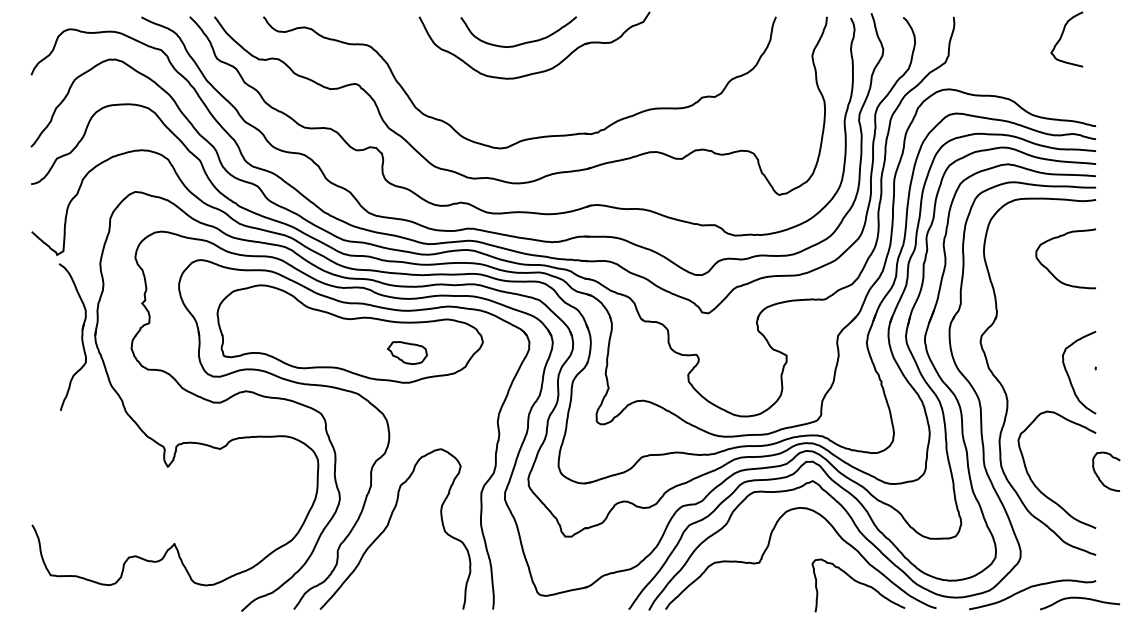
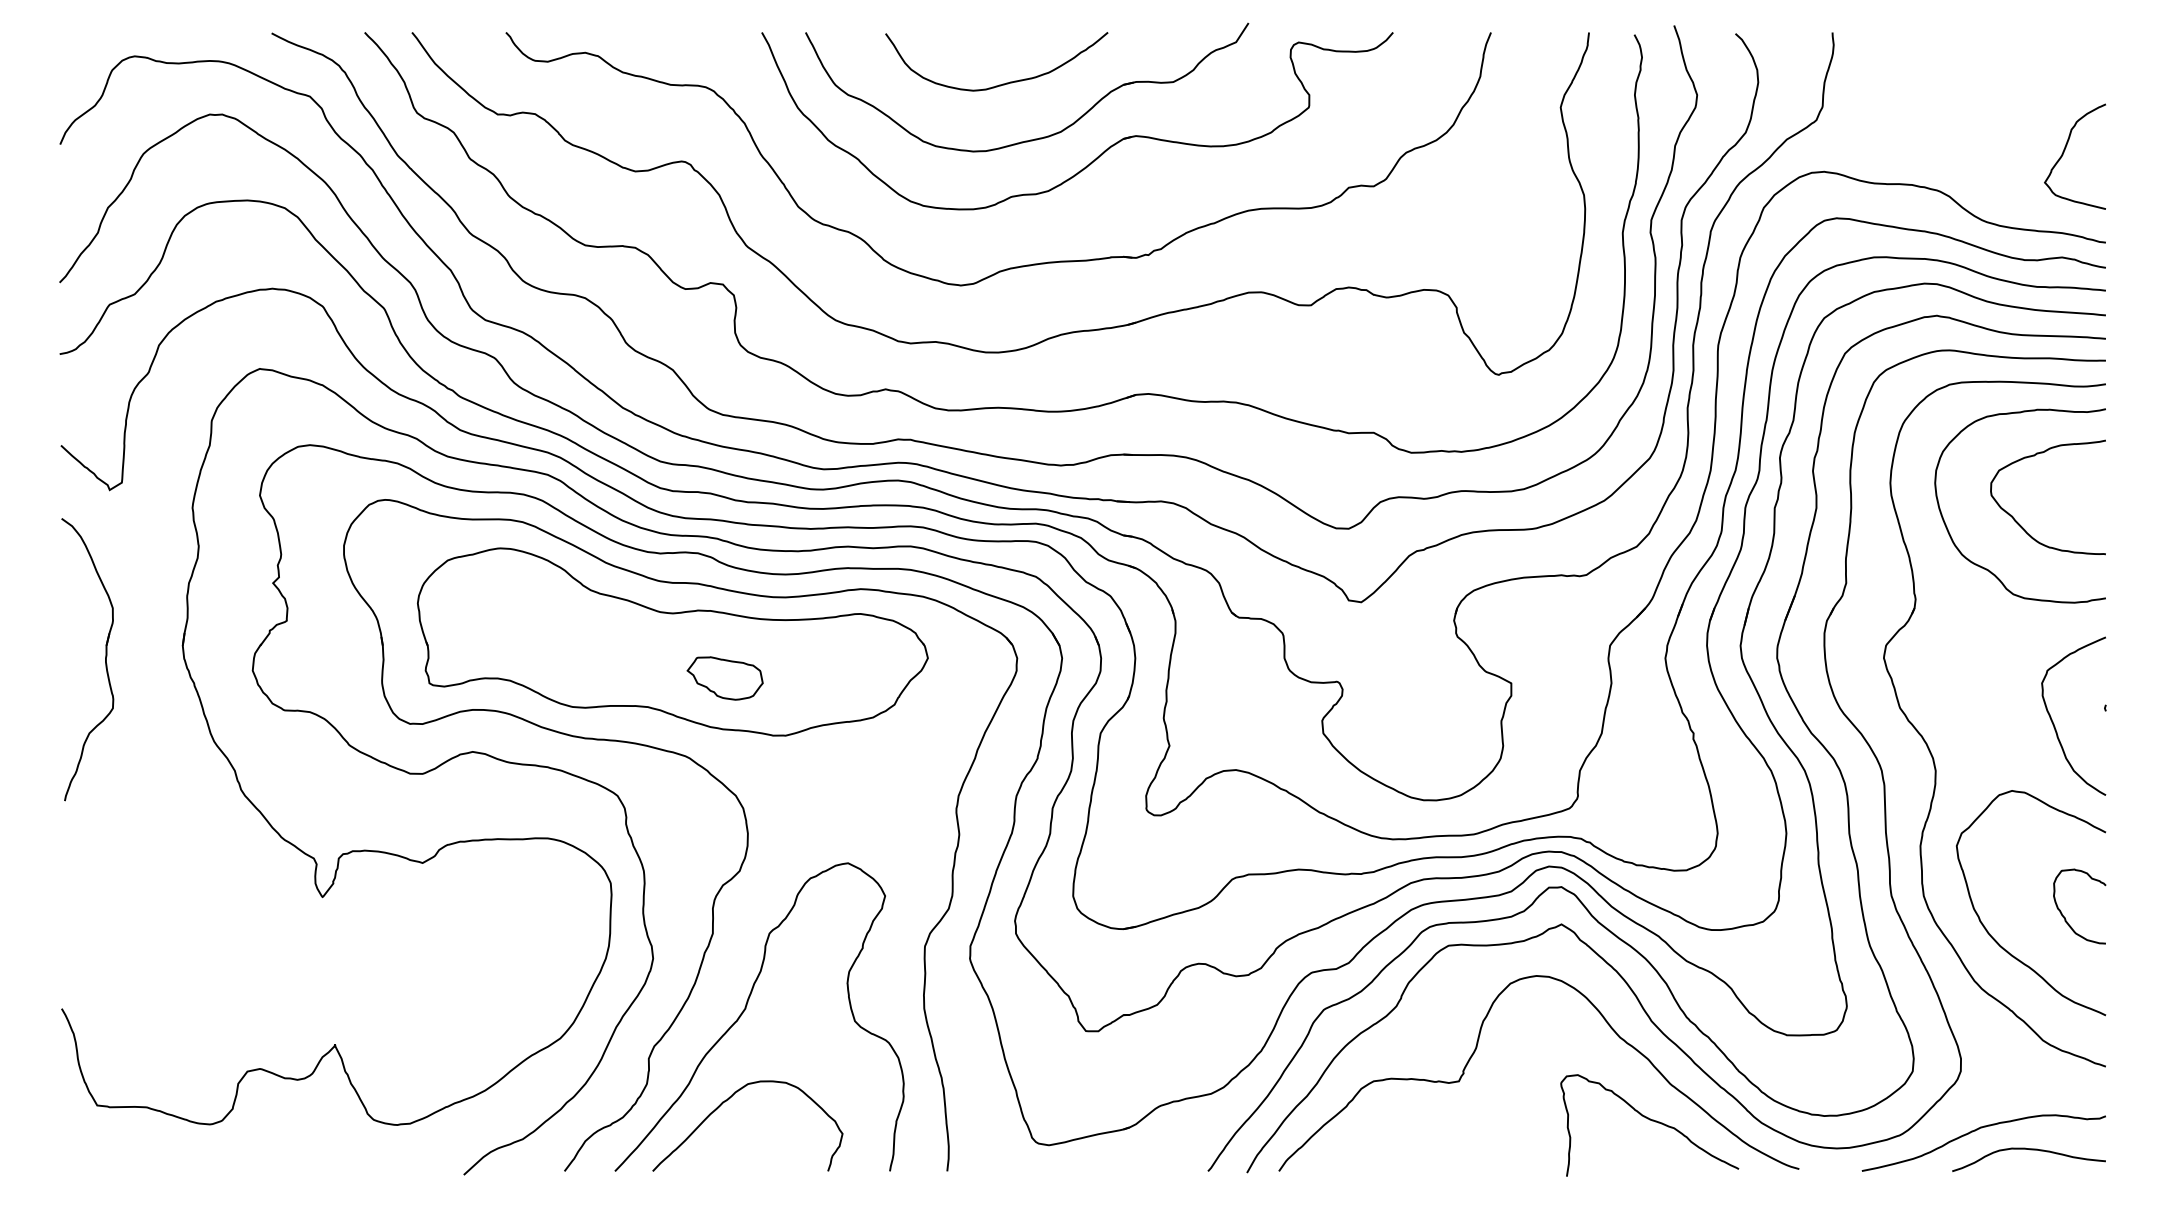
curve: (1062, 36) -> (2066, 150), moved
part: (573, 78) -> (1101, 150), added
curve: (1034, 295) -> (1987, 567), added
part: (81, 336) -> (104, 658), moved
part: (406, 352) -> (723, 677), moved
curve: (1099, 477) -> (2066, 917), moved
curve: (381, 571) -> (732, 1098), added
curve: (1079, 598) -> (2027, 1150), moved

